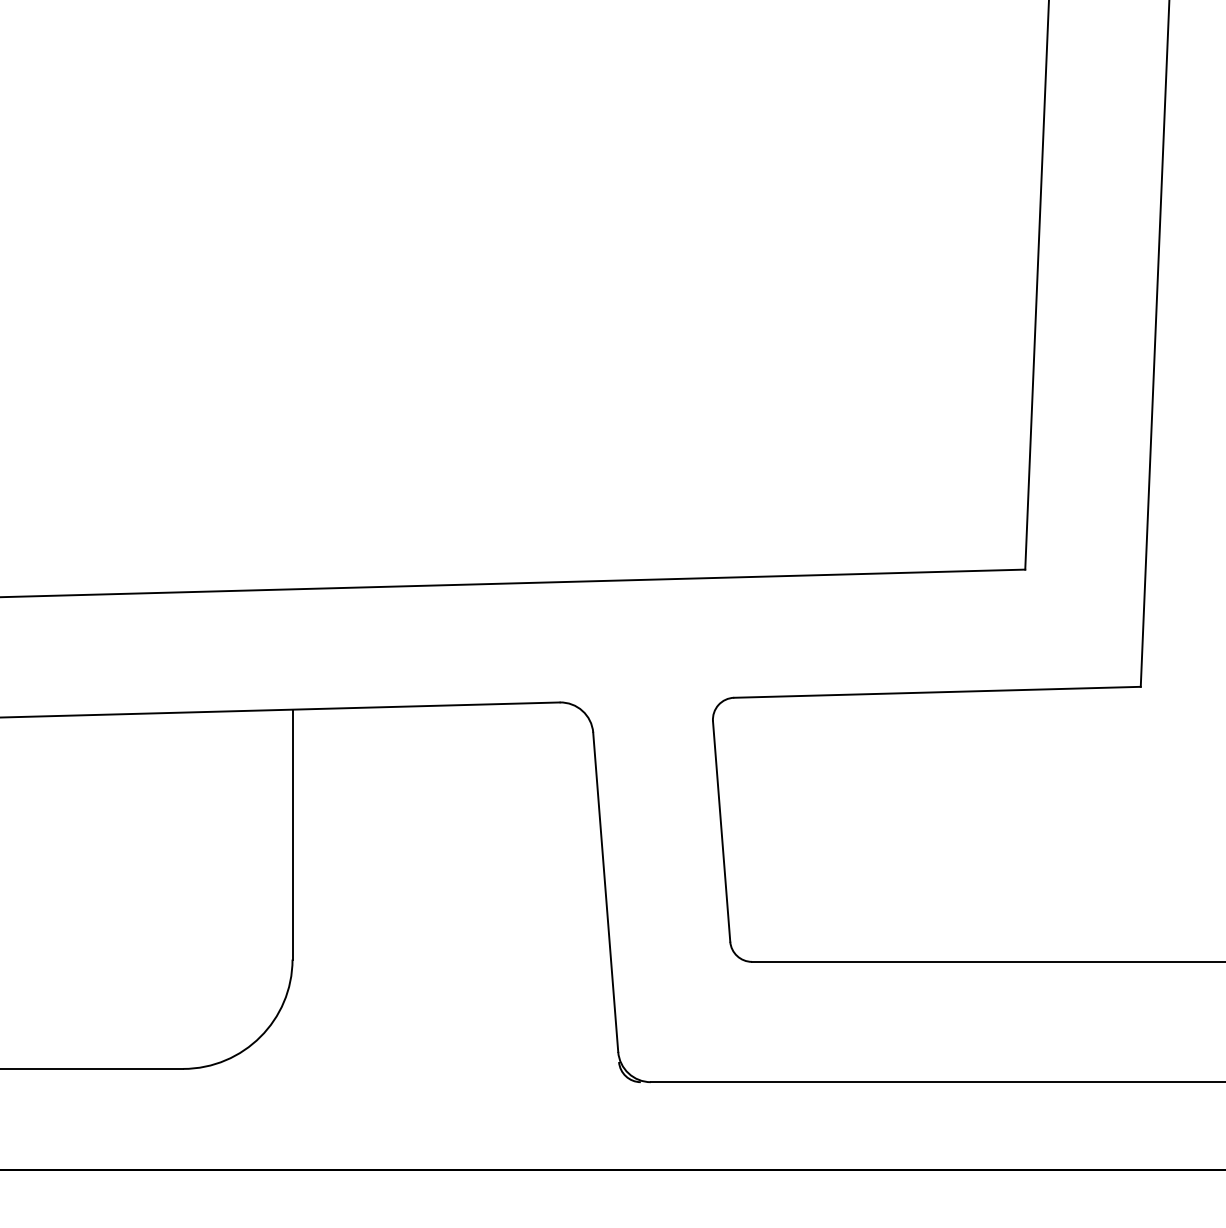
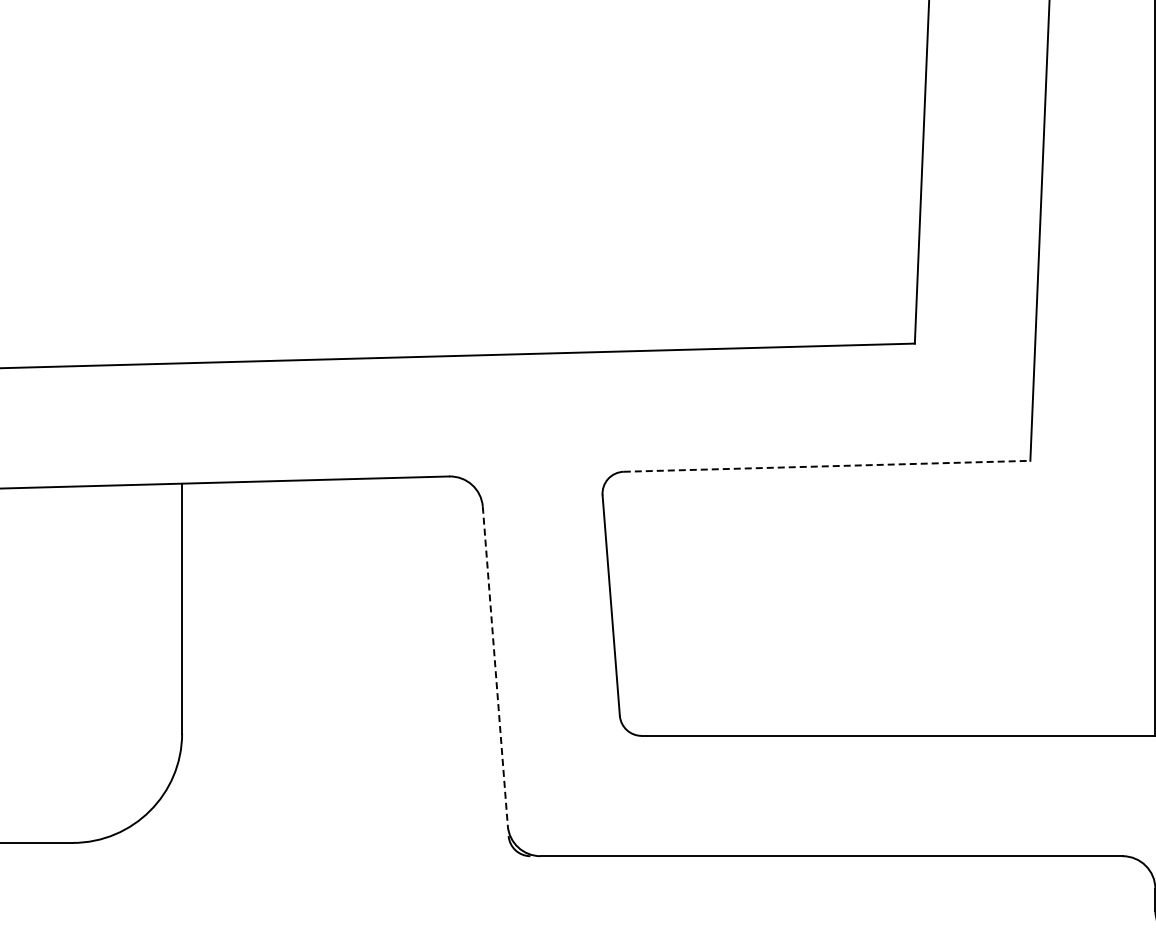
line: (937, 692) -> (827, 466), solid -> dashed
line: (605, 892) -> (495, 666), solid -> dashed

